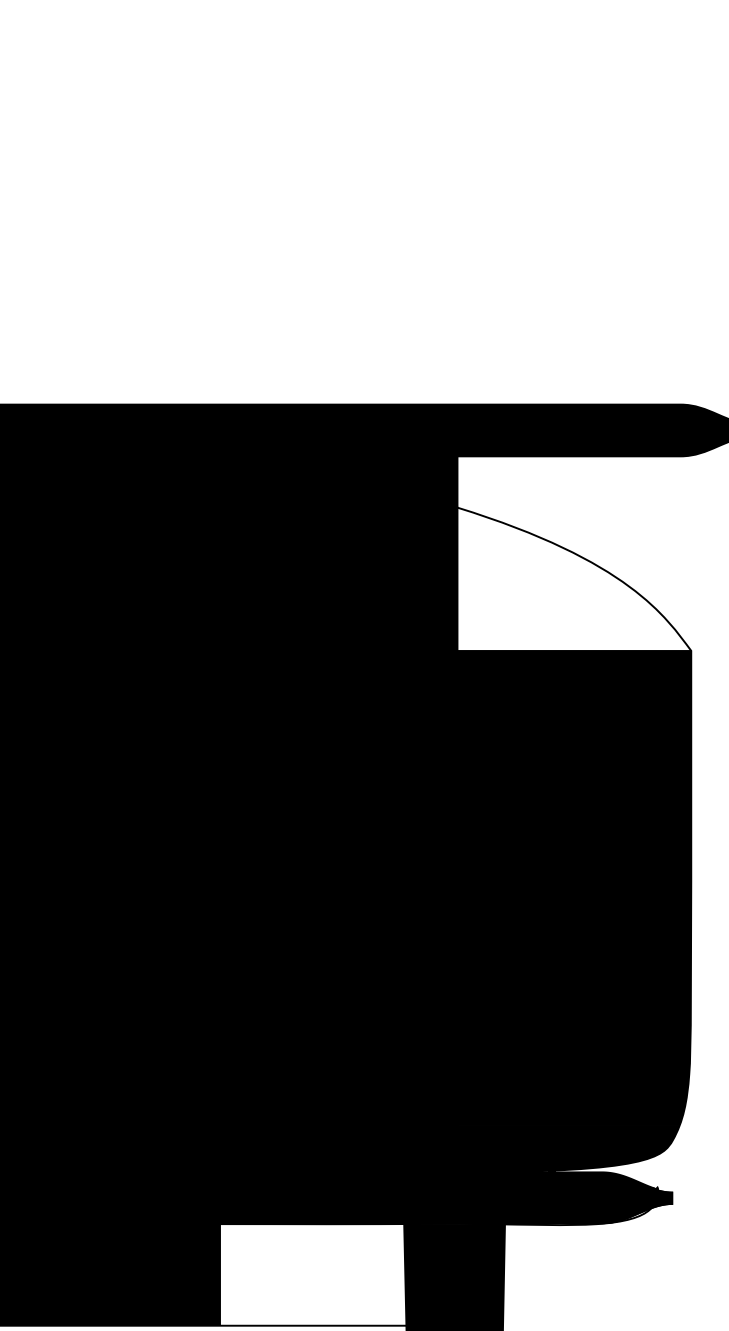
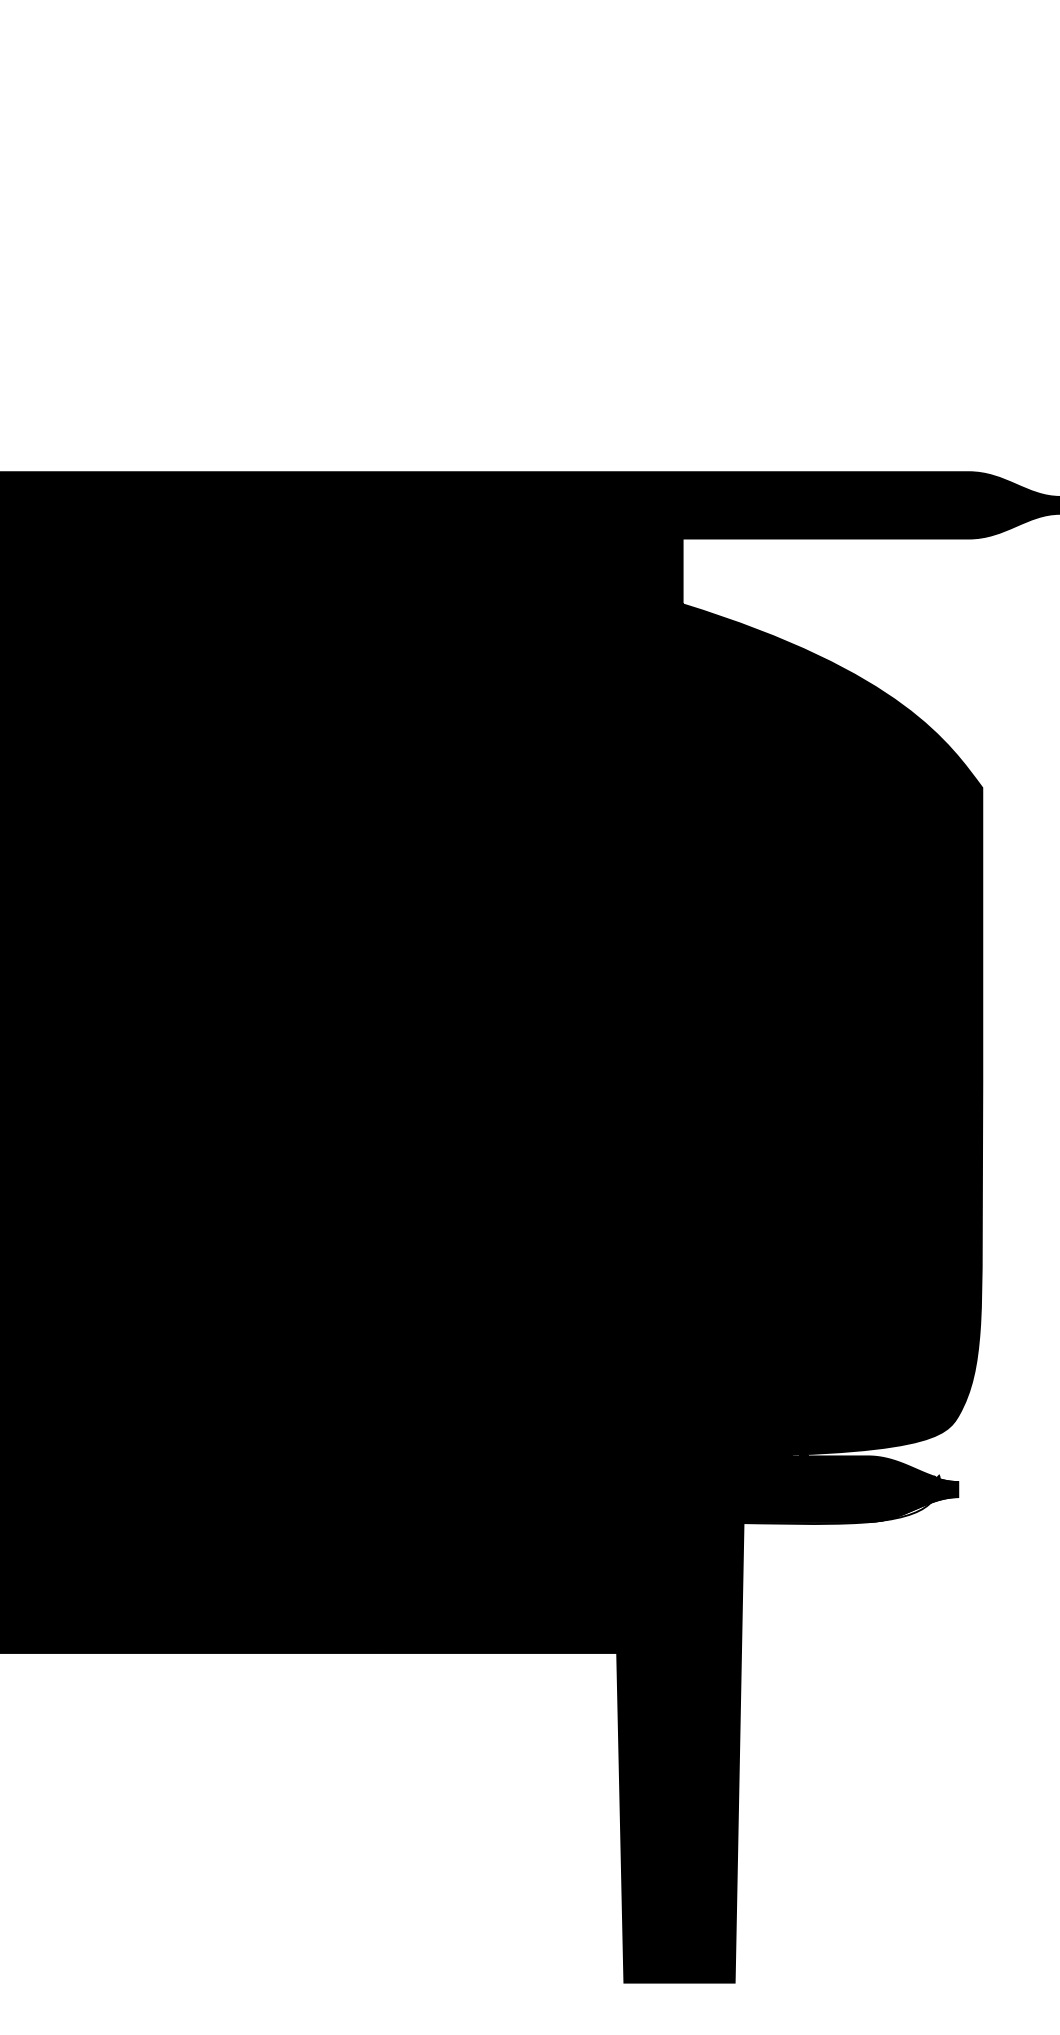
fill: (574, 578) -> (832, 695), added
fill: (313, 1274) -> (497, 1587), added

